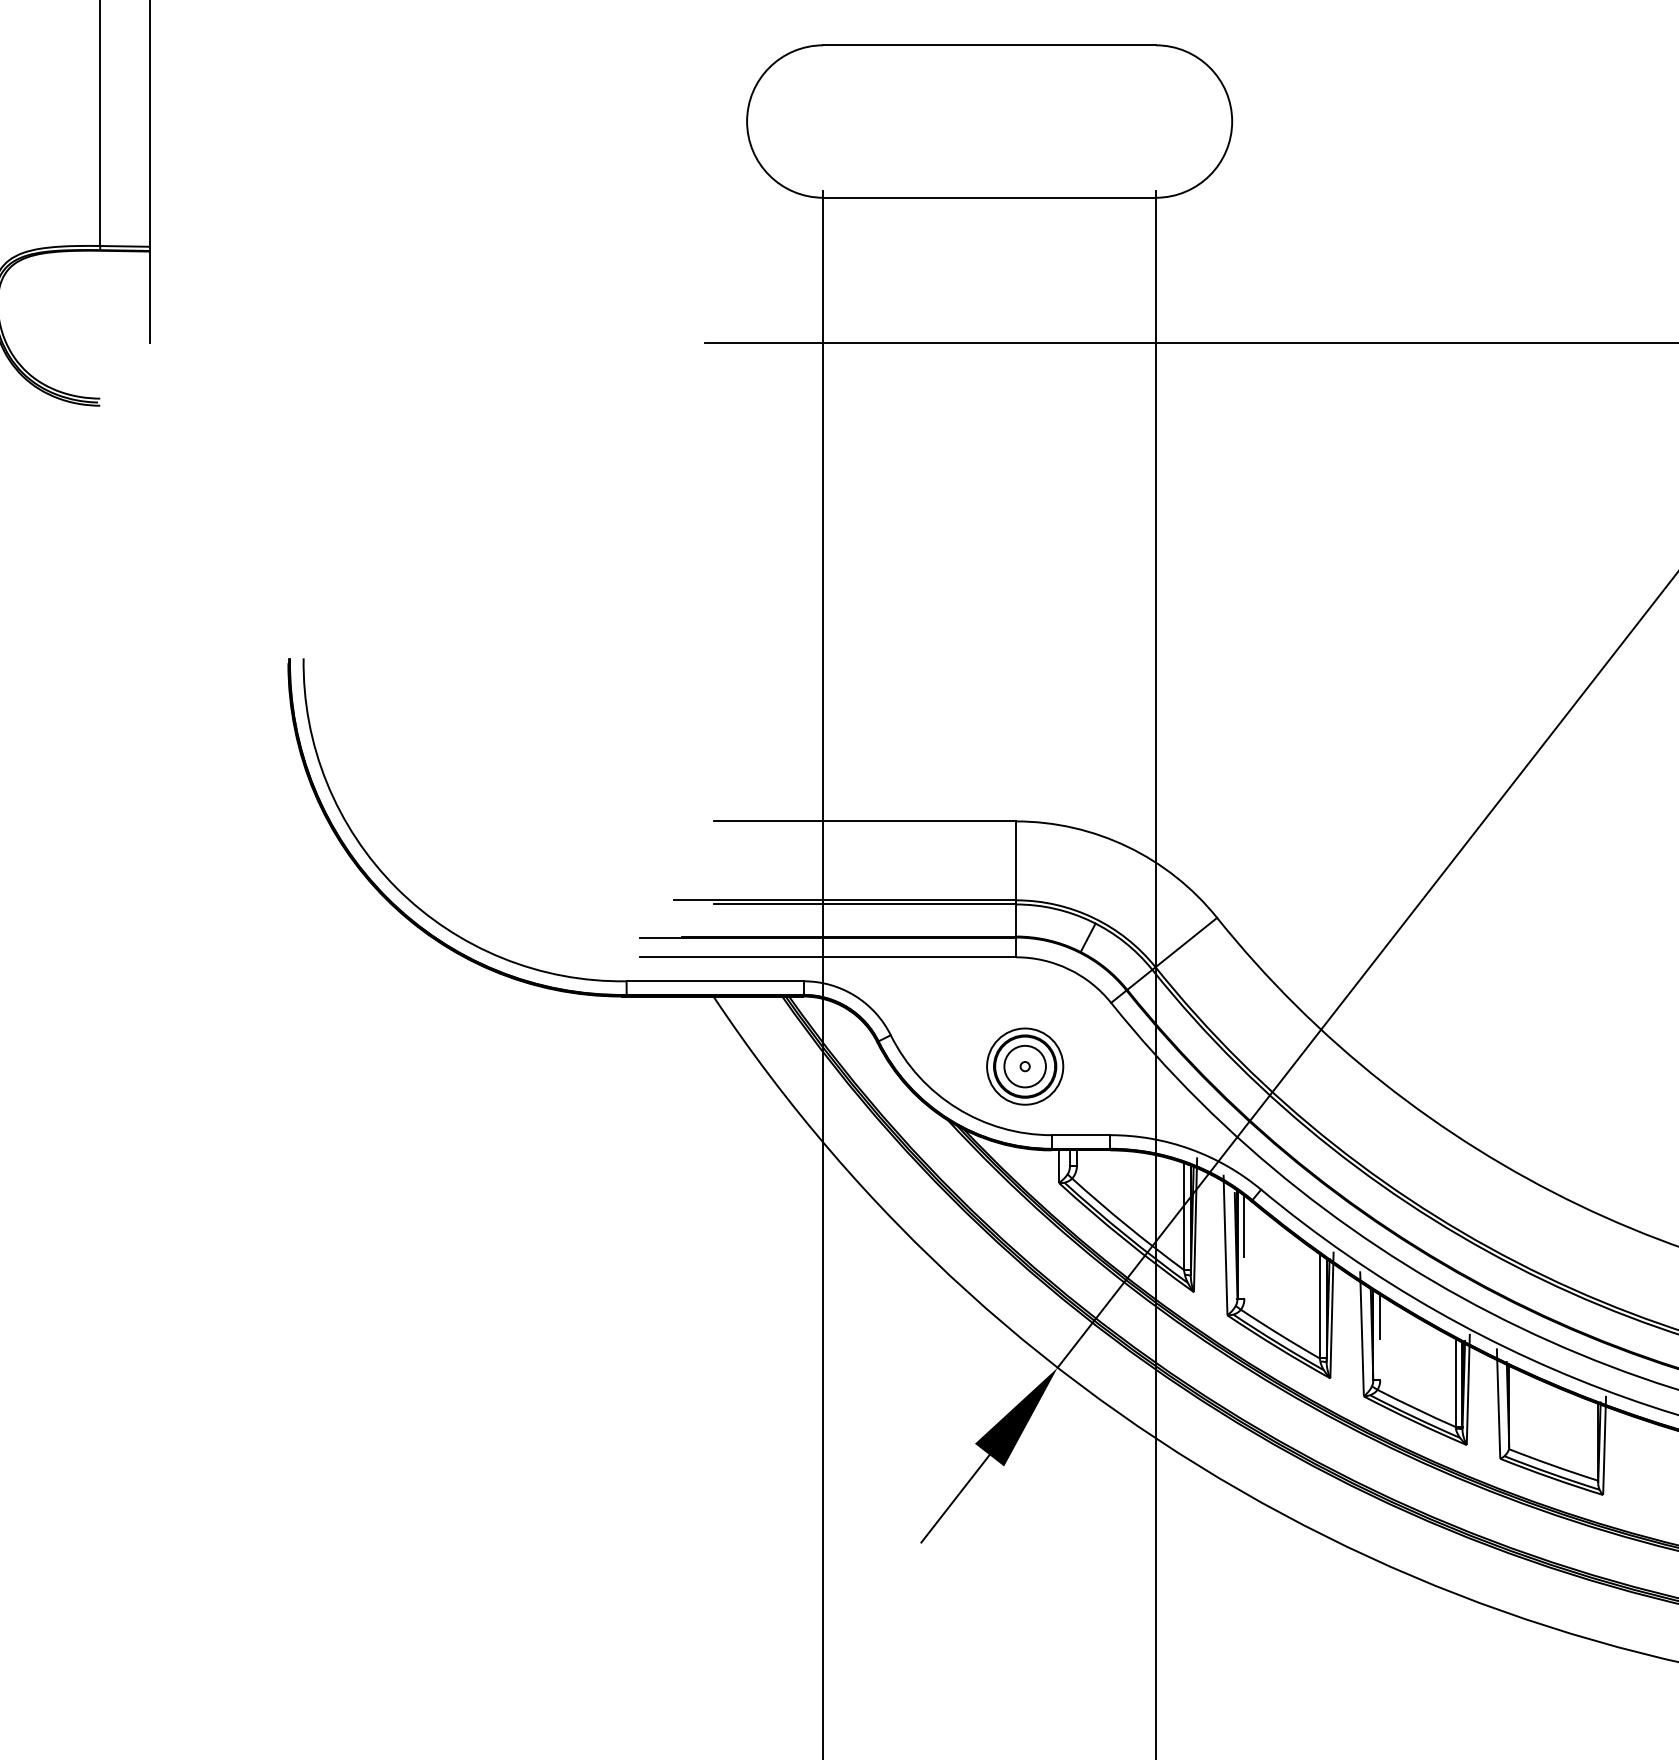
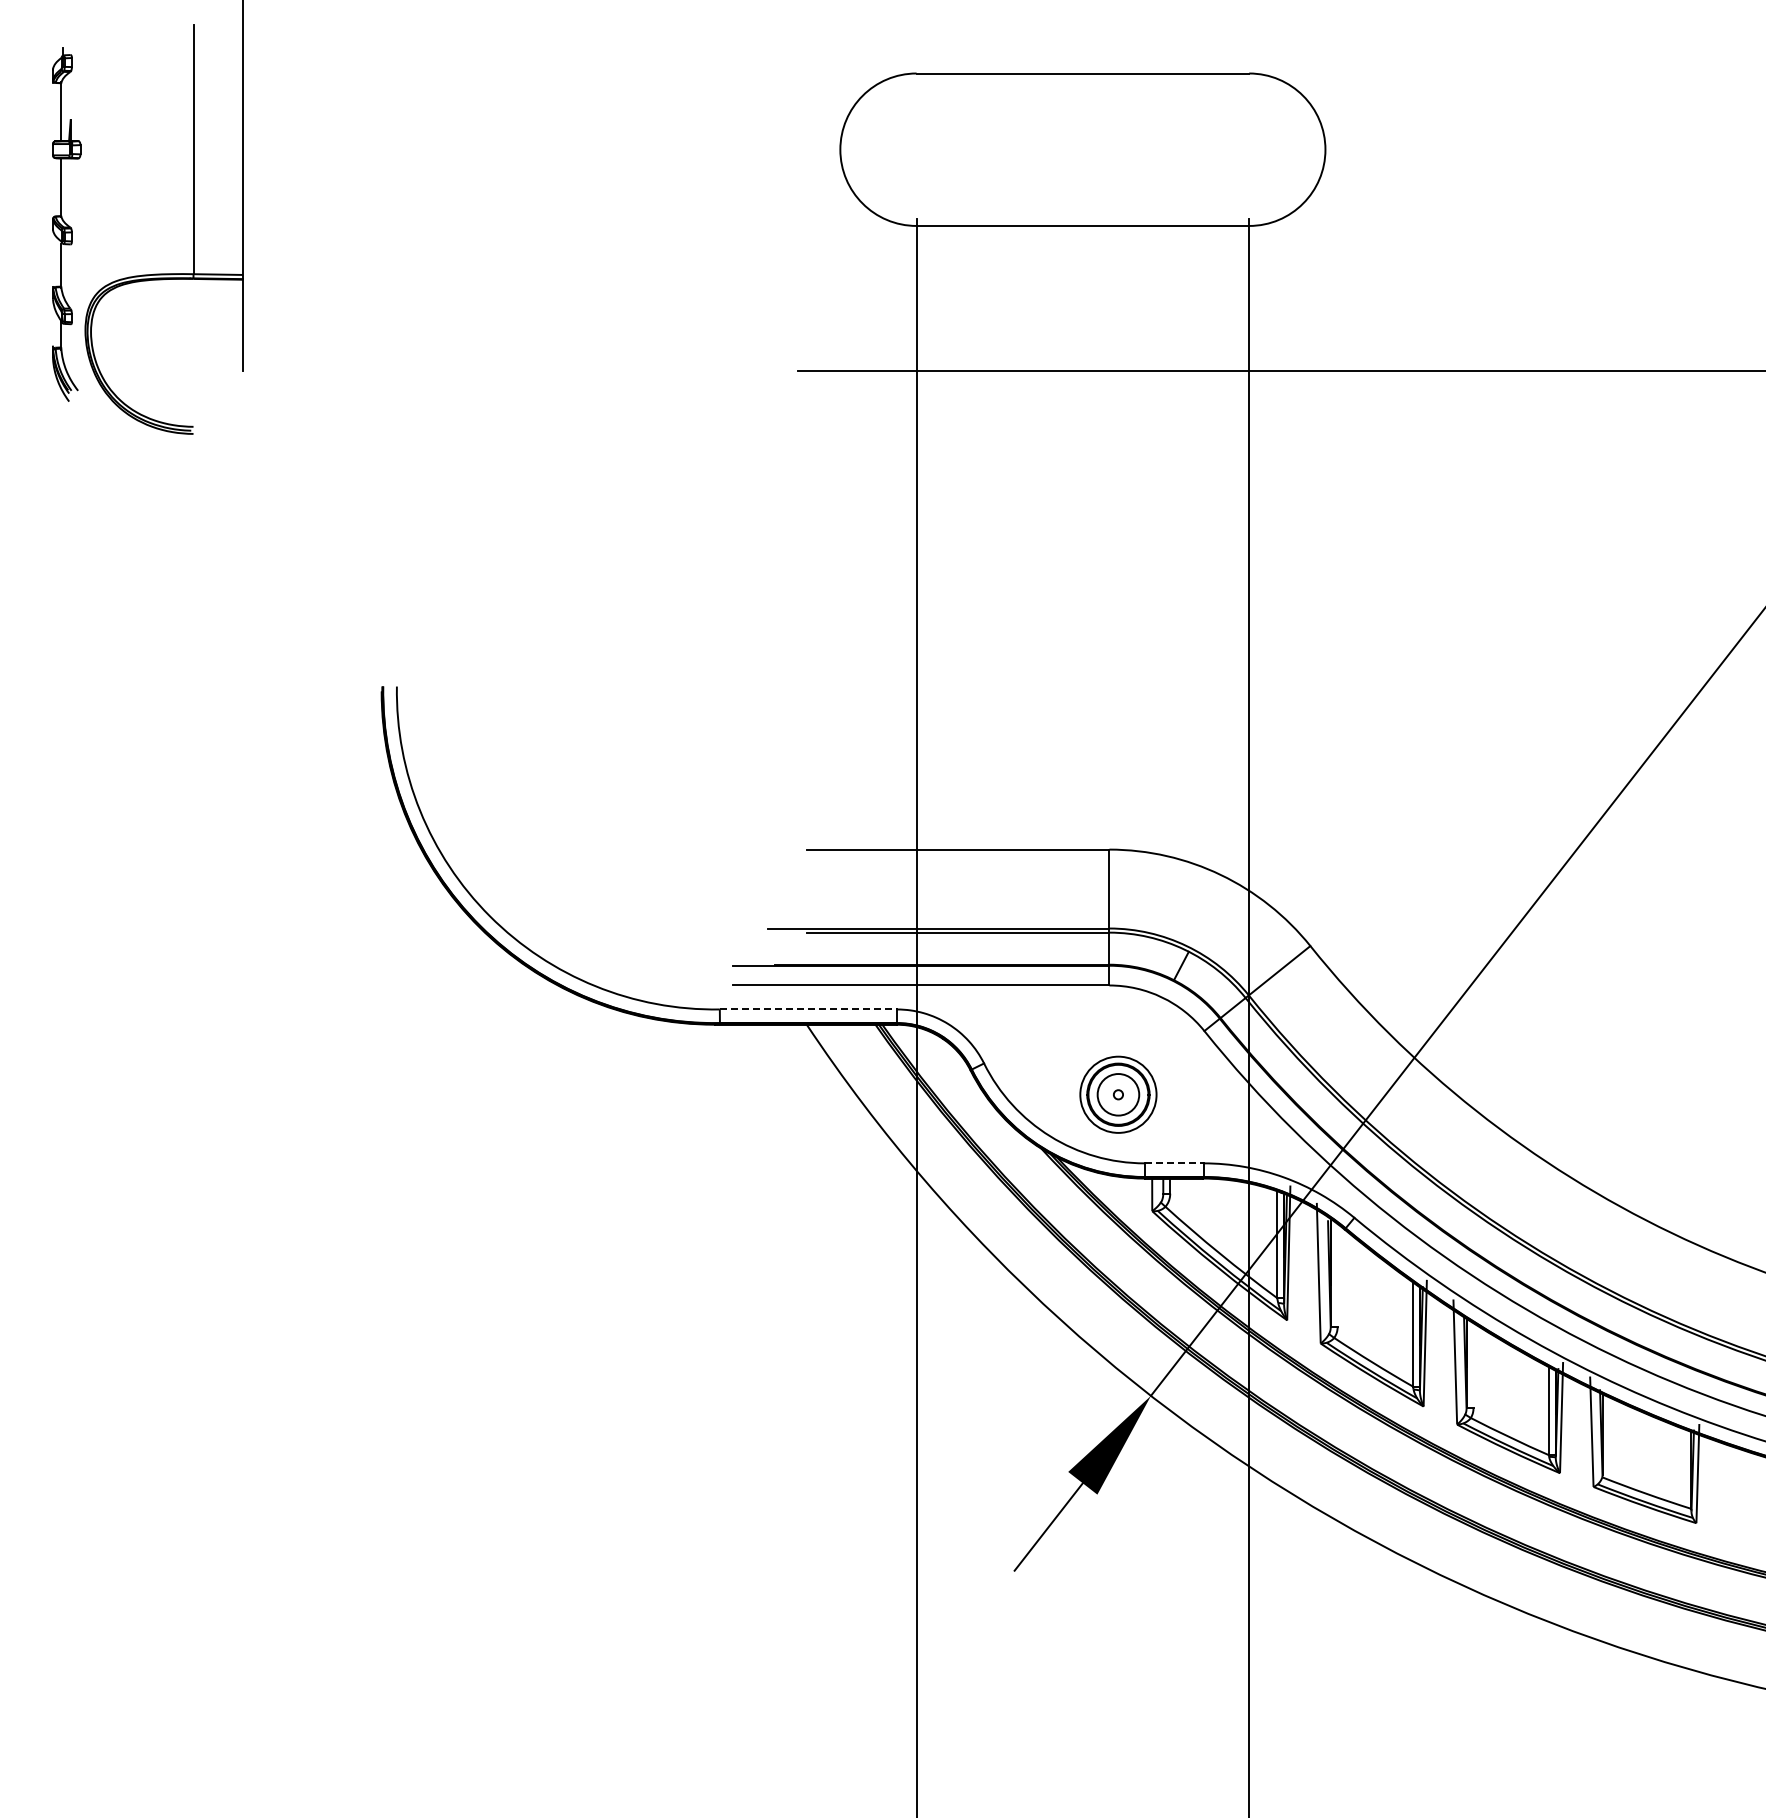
line: (715, 981) -> (808, 1009), solid -> dashed
line: (1081, 1135) -> (1174, 1163), solid -> dashed
line: (1244, 1226) -> (1337, 1254), removed
line: (1380, 1316) -> (1473, 1344), removed

